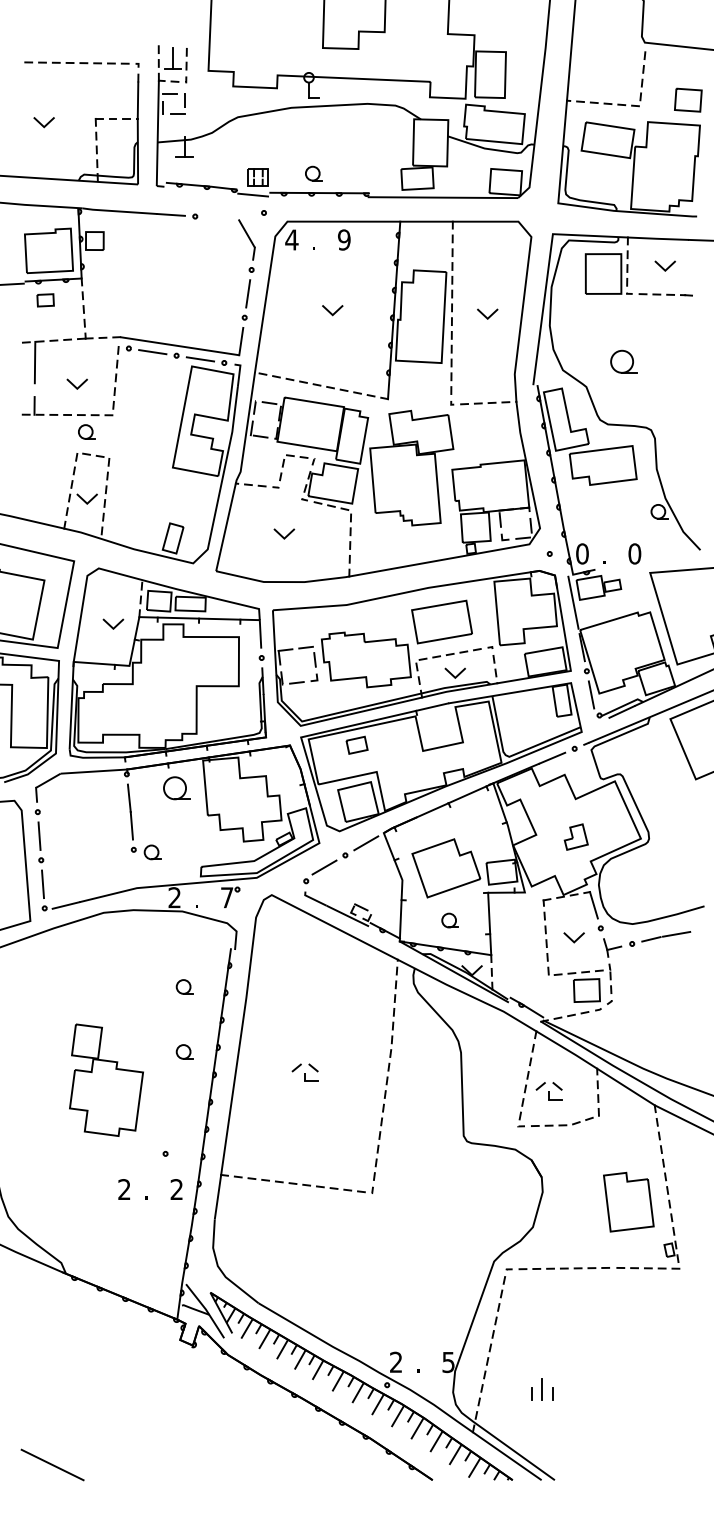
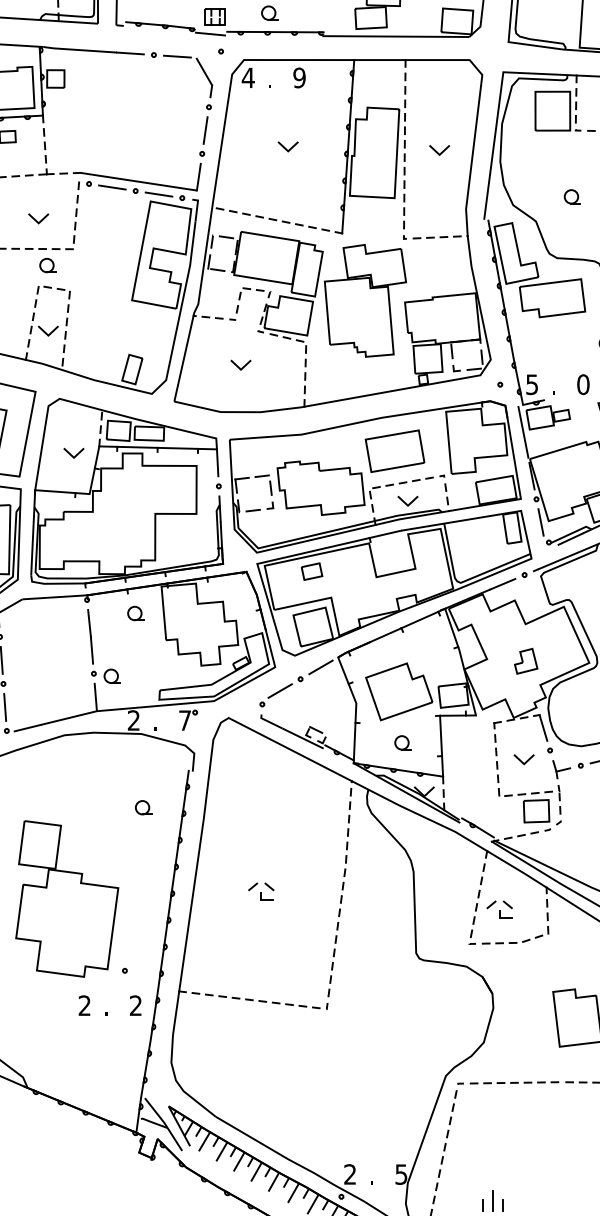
line: (219, 218) -> (177, 56), added
part: (623, 361) -> (572, 196), size x0.62
text: (582, 553) -> (532, 384), 0 -> 5
part: (176, 787) -> (135, 612), size x0.62
line: (135, 873) -> (95, 696), added
part: (184, 1051) -> (143, 870), removed
part: (106, 1079) -> (67, 898), size x1.43

